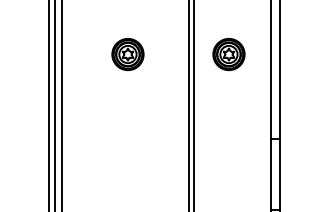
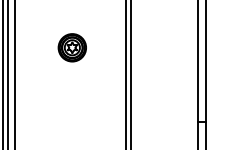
part: (228, 54) -> (160, 47), removed

